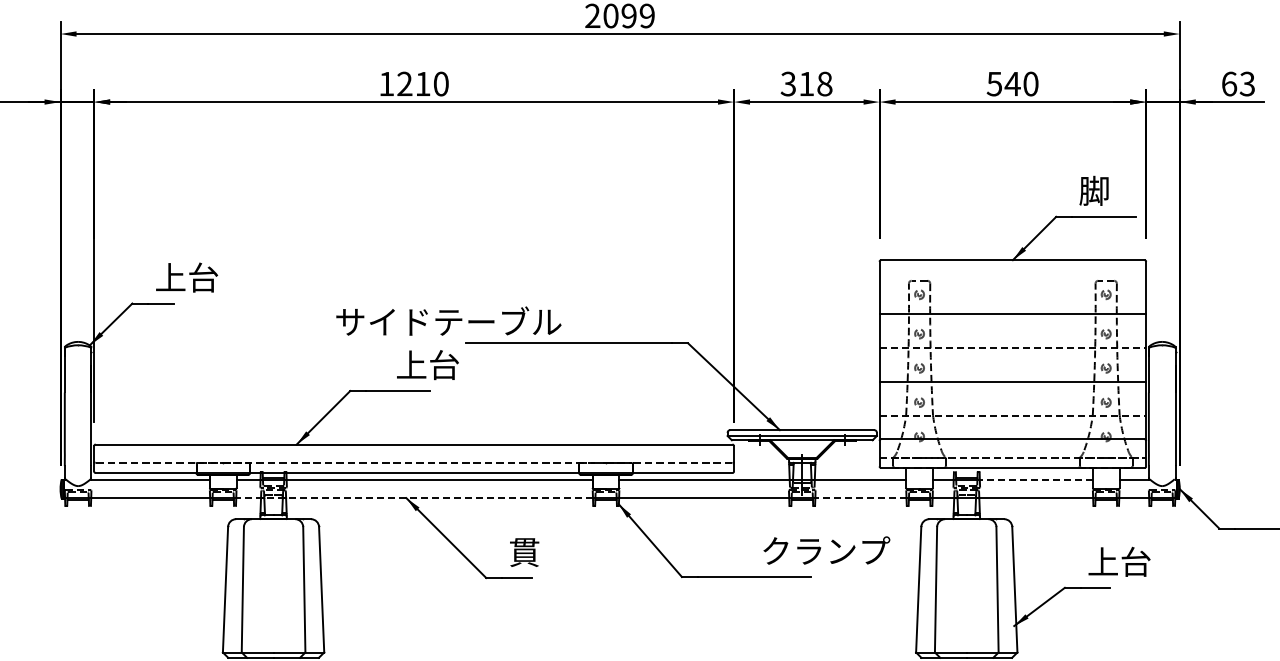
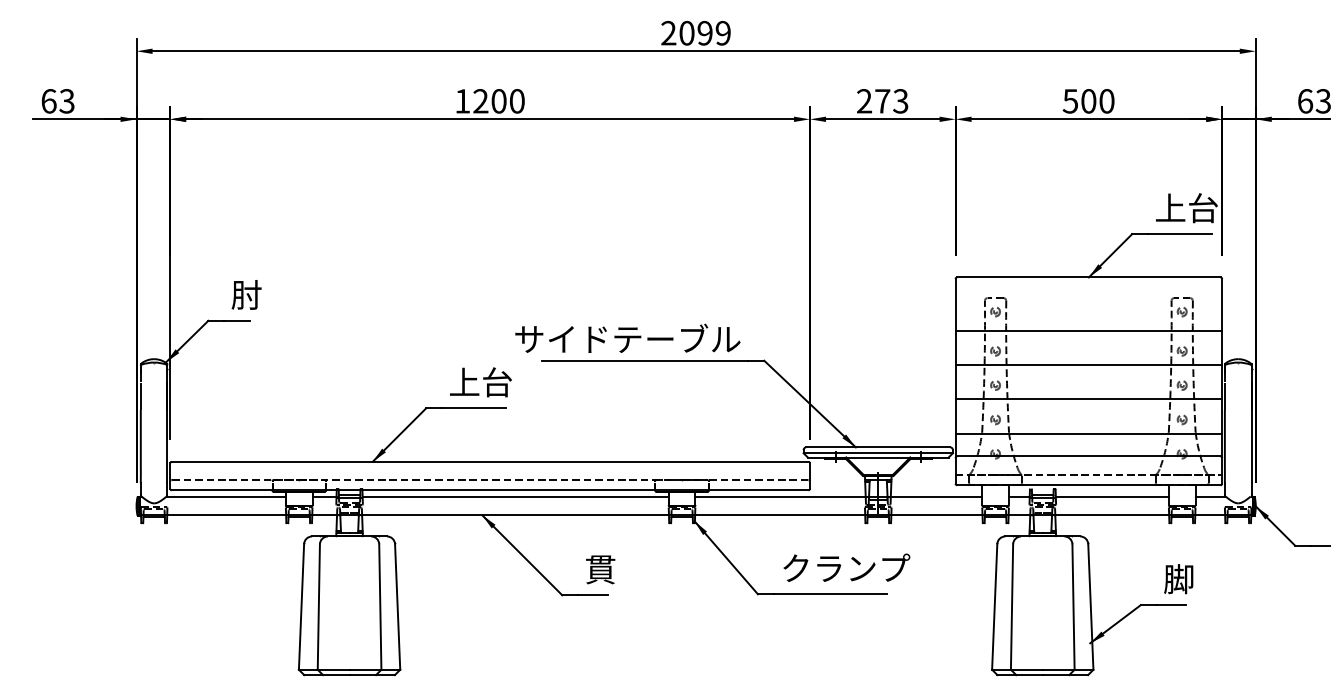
text: (422, 84) -> (498, 101), 1210 -> 1200
text: (806, 84) -> (882, 101), 318 -> 273
text: (1012, 84) -> (1088, 101), 540 -> 500
text: (1110, 191) -> (1186, 208), 脚 -> 上台
text: (186, 277) -> (262, 294), 上台 -> 肘
text: (448, 320) -> (627, 337), moved
line: (1013, 348) -> (1089, 365), dashed -> solid
text: (427, 365) -> (480, 382), moved
line: (1013, 416) -> (1089, 433), dashed -> solid
line: (1036, 480) -> (1112, 497), dashed -> solid
line: (414, 498) -> (490, 515), dashed -> solid
line: (860, 498) -> (936, 515), dashed -> solid
text: (826, 550) -> (846, 567), moved
text: (1119, 562) -> (1195, 579), 上台 -> 脚

